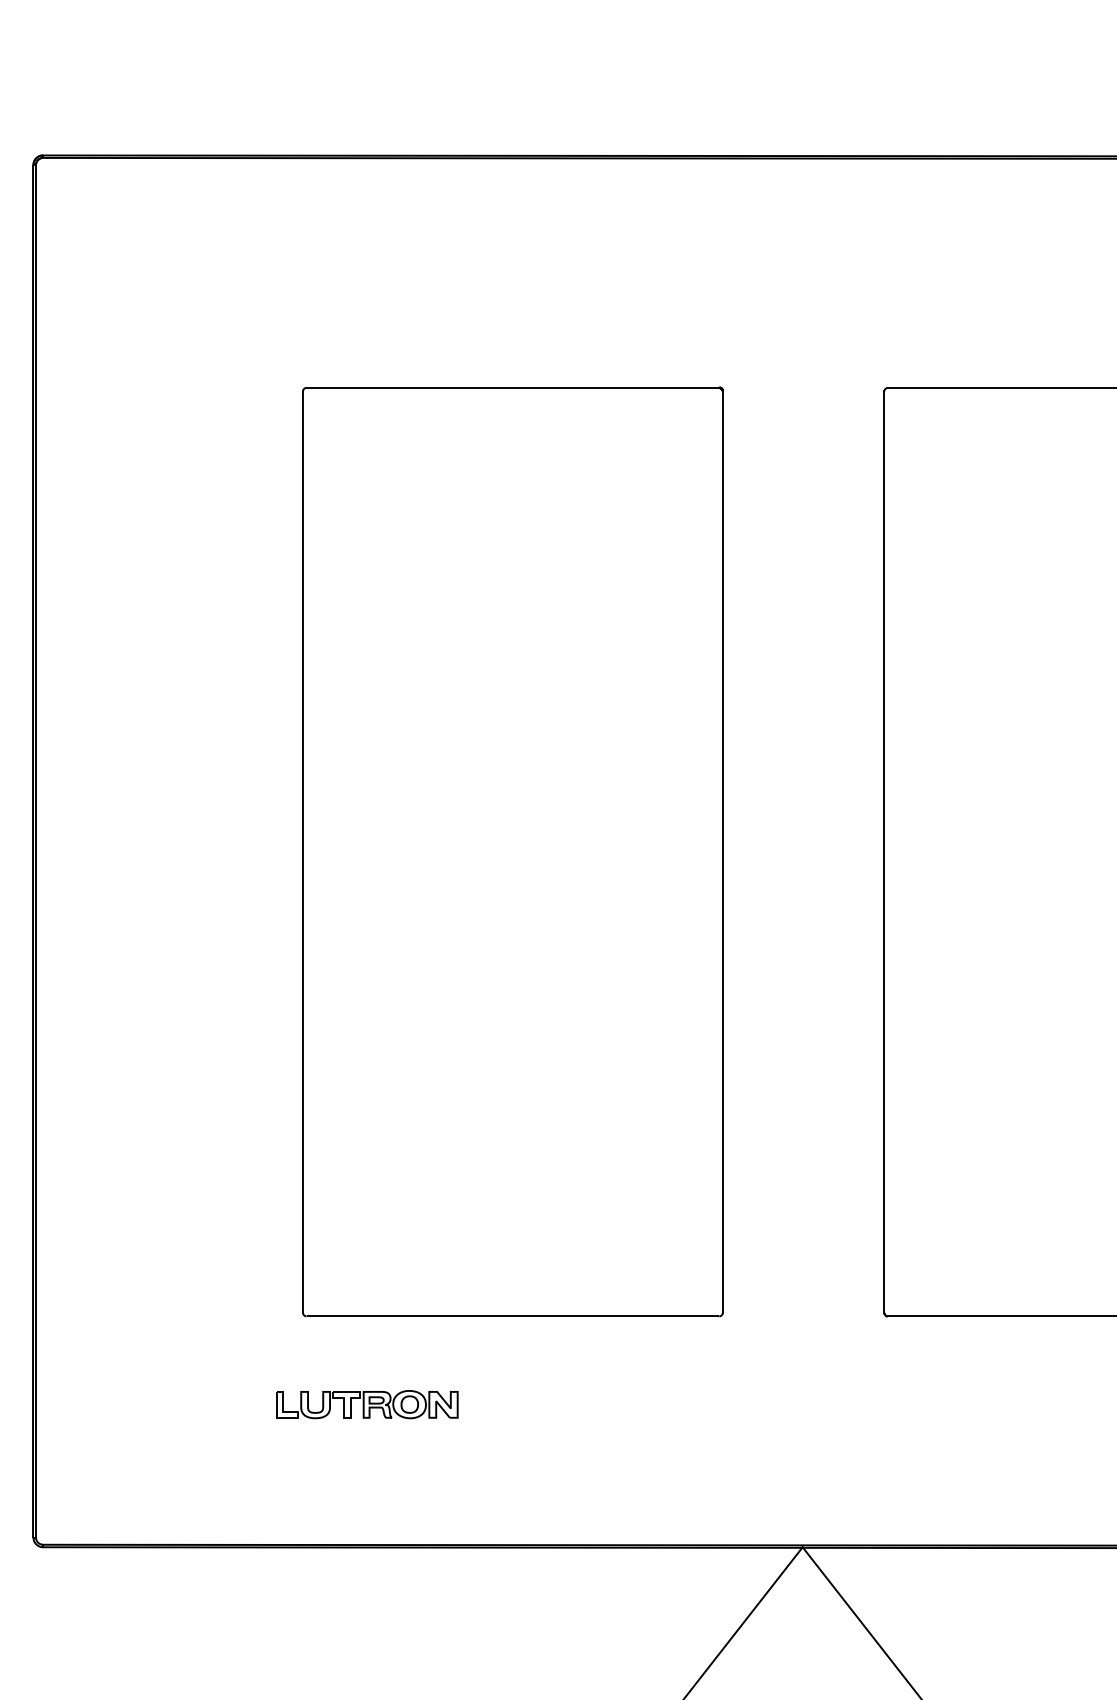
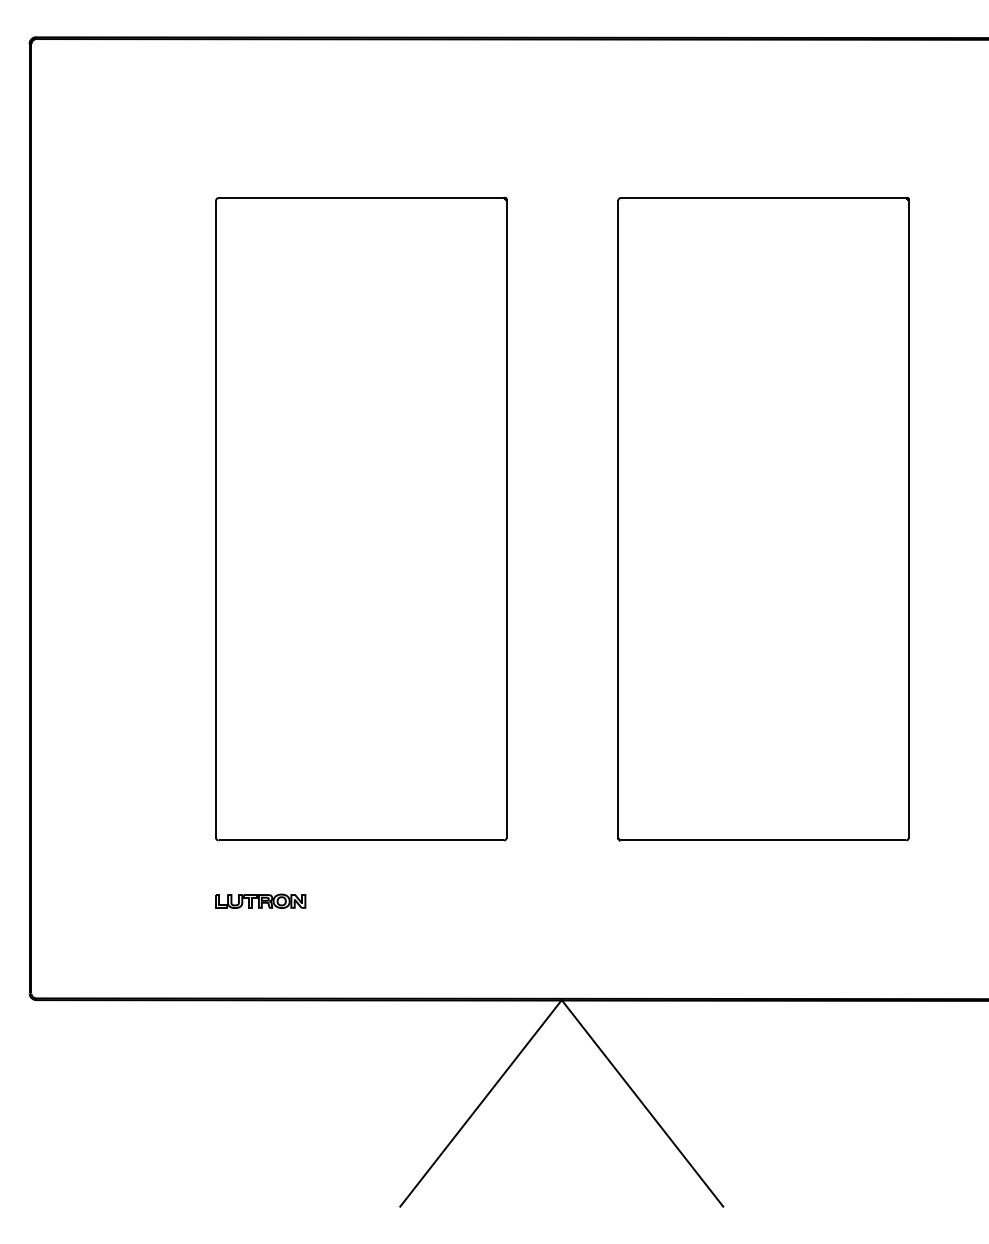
part: (367, 1403) -> (260, 900), size x0.71

